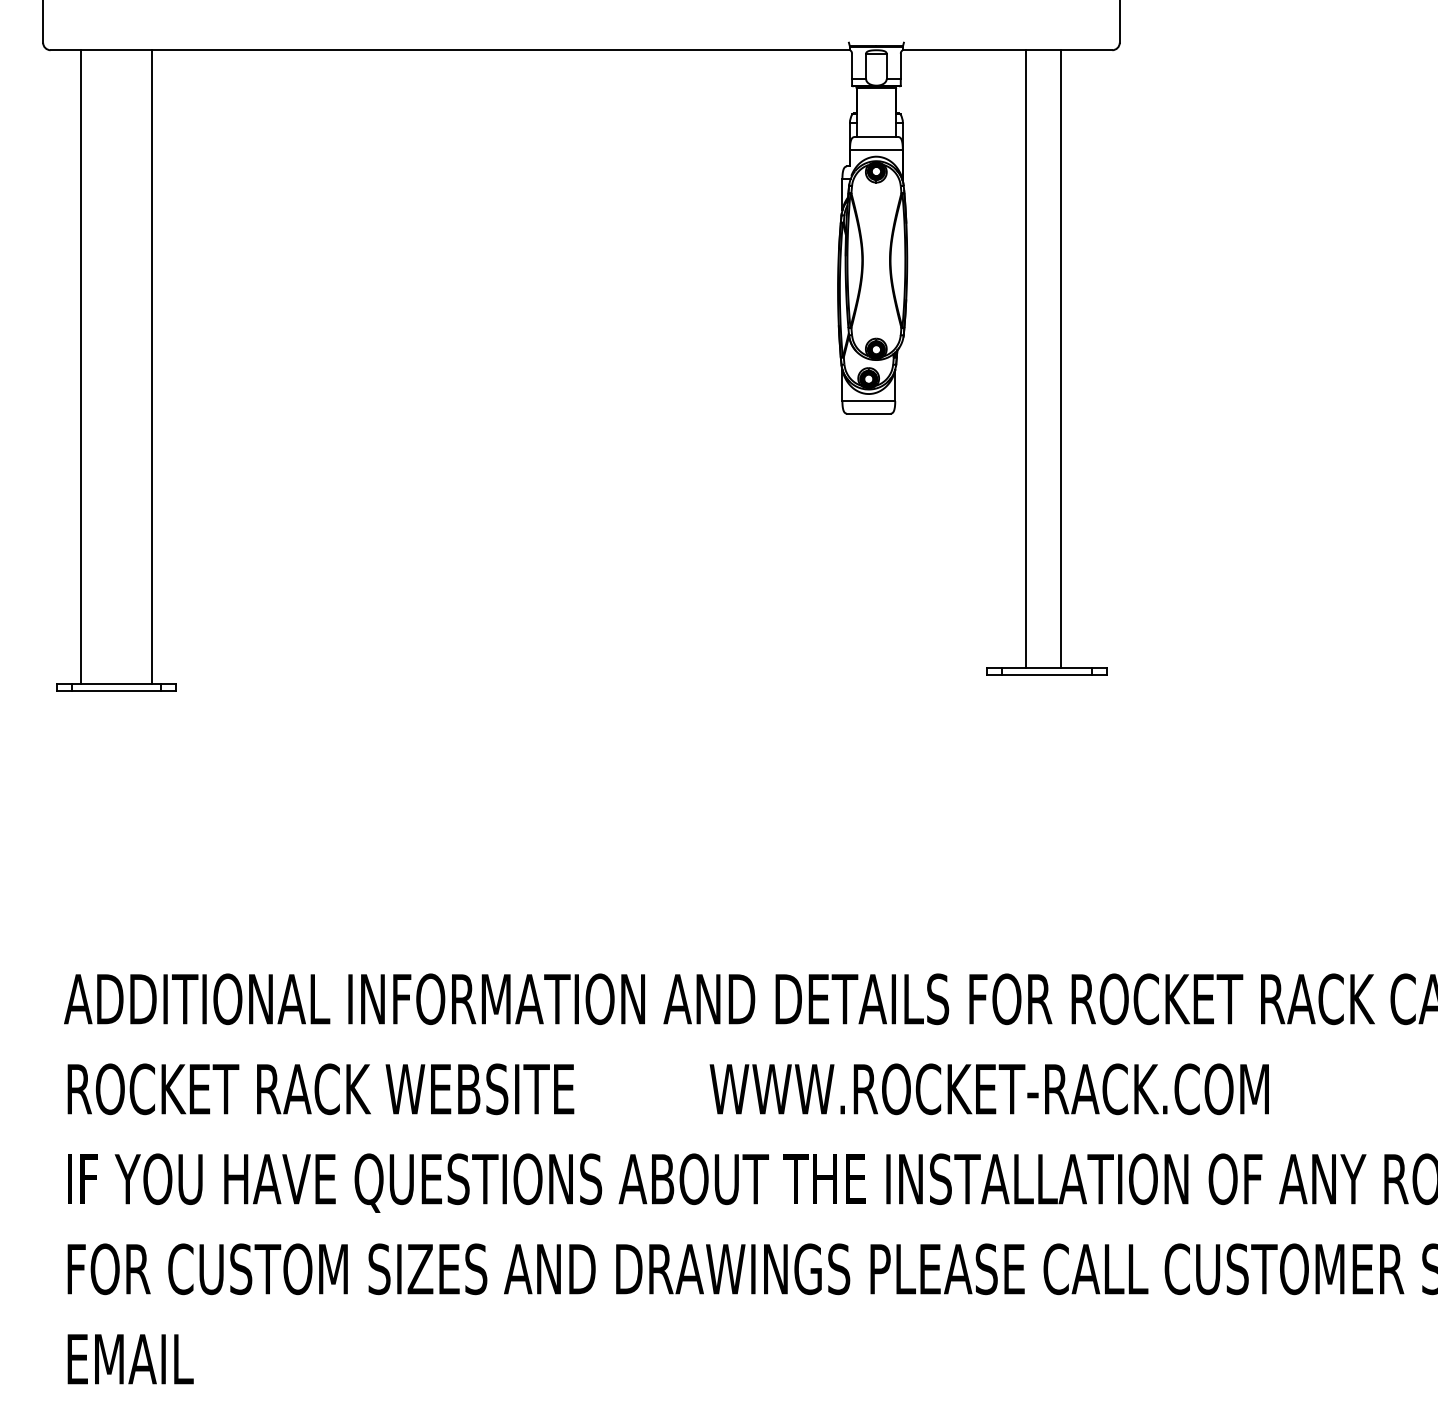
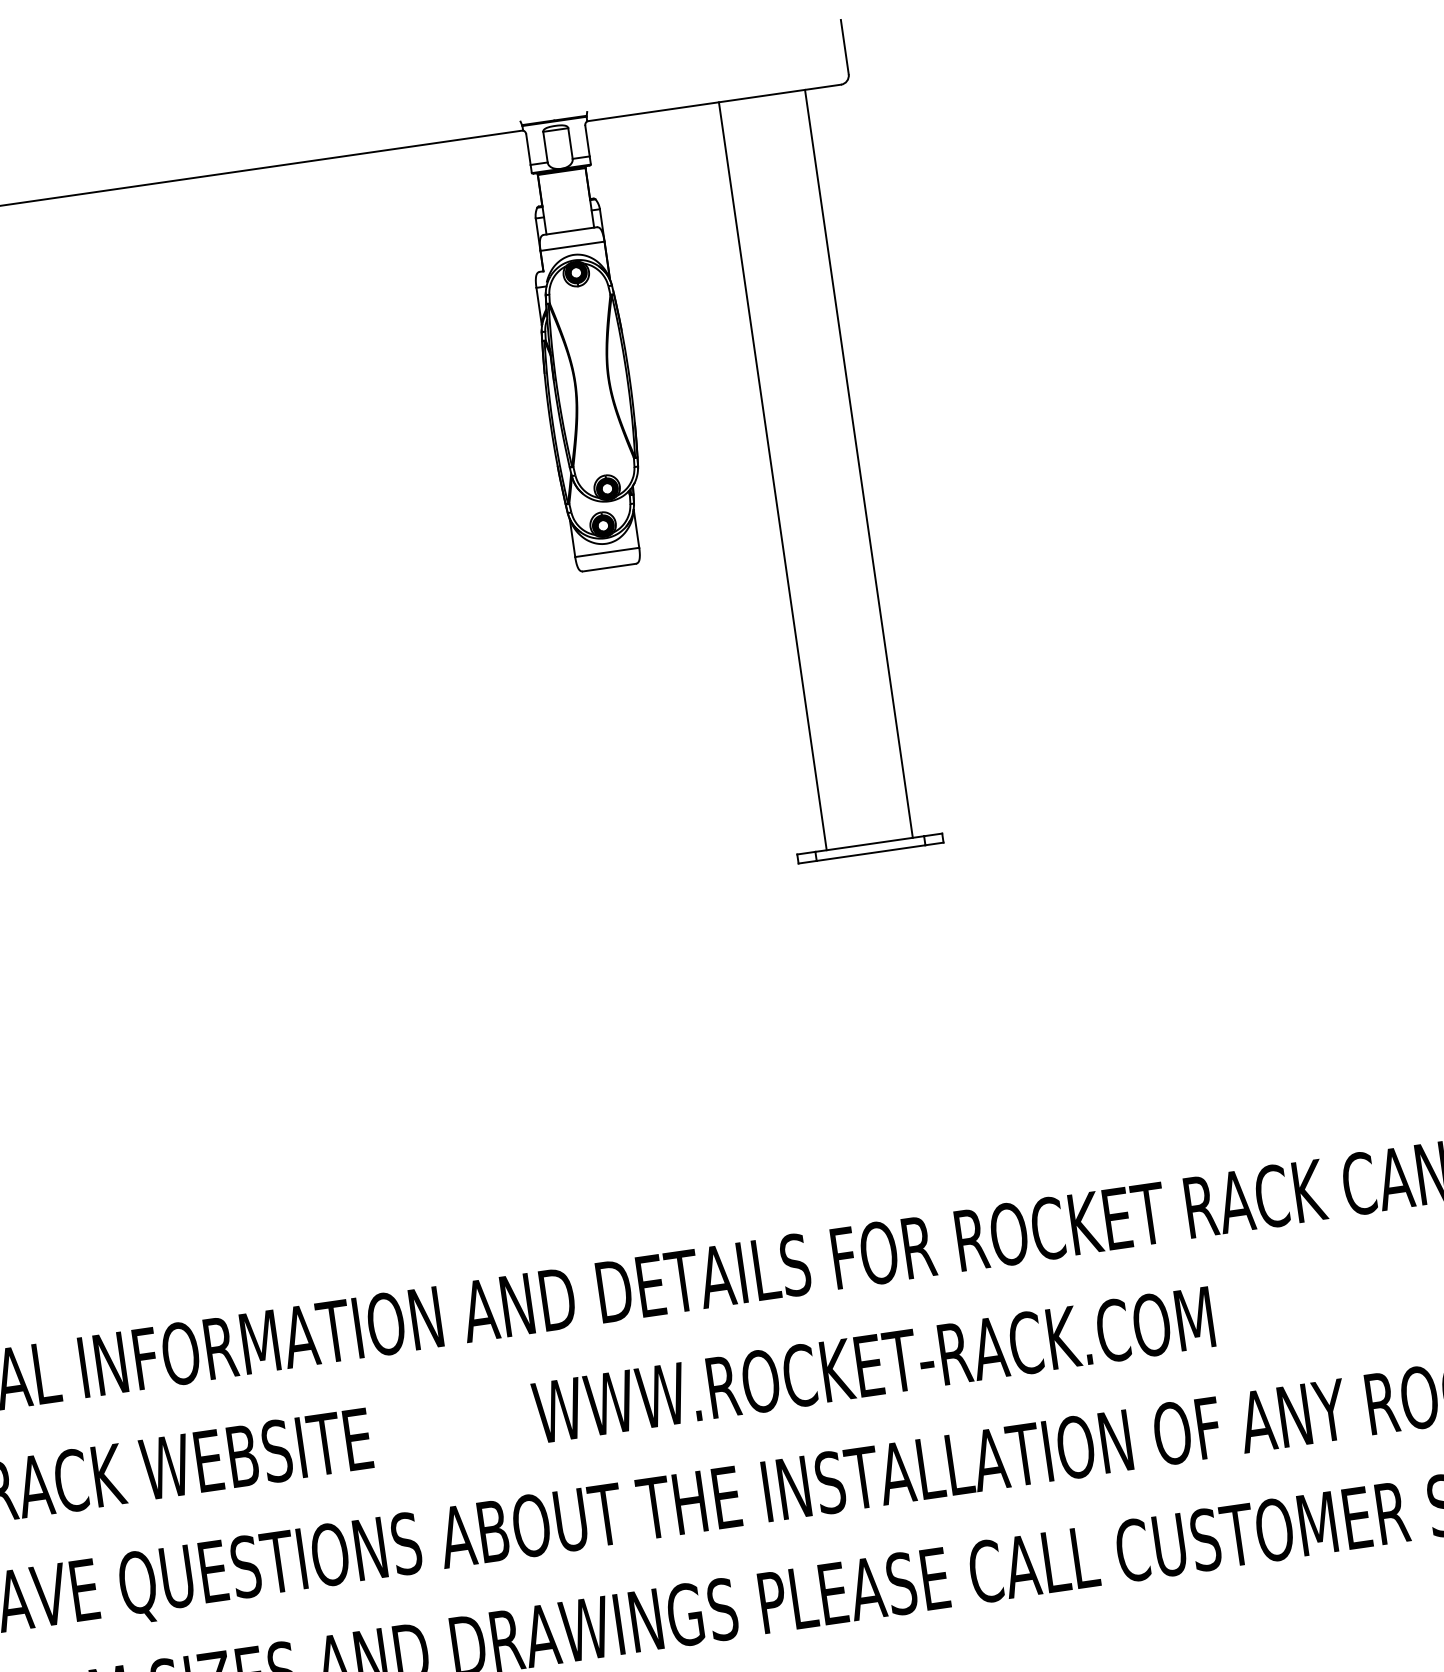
line: (1025, 358) -> (858, 463), moved
line: (1060, 358) -> (772, 475), moved

